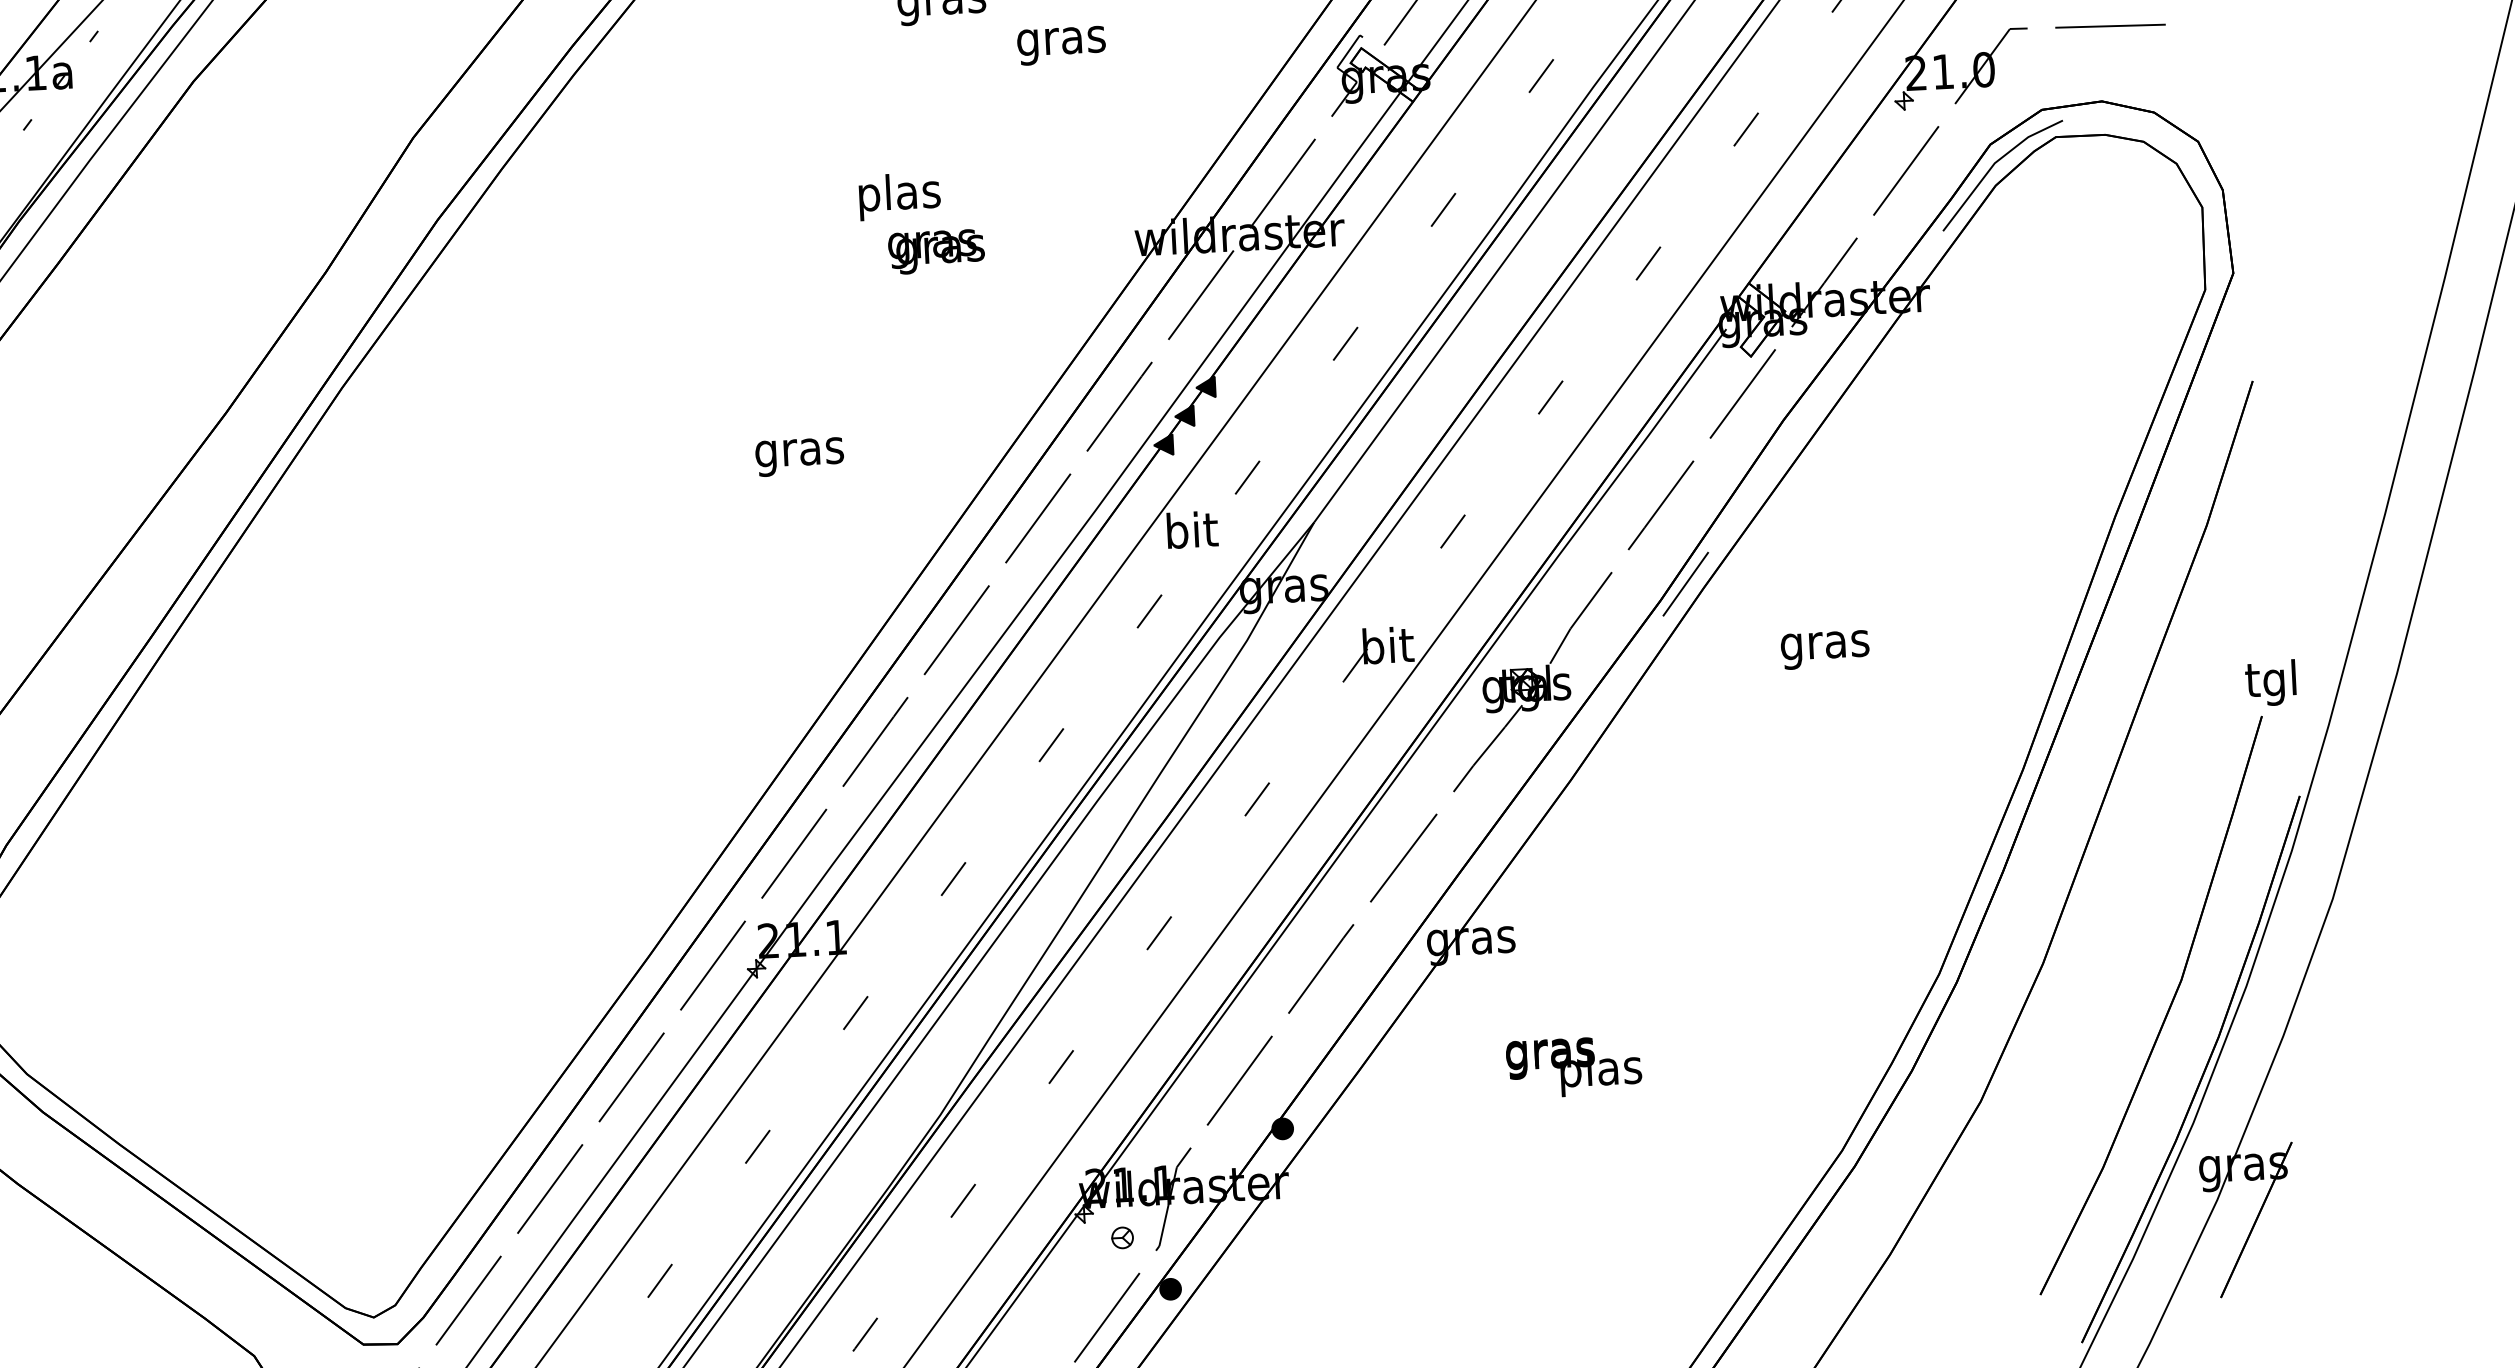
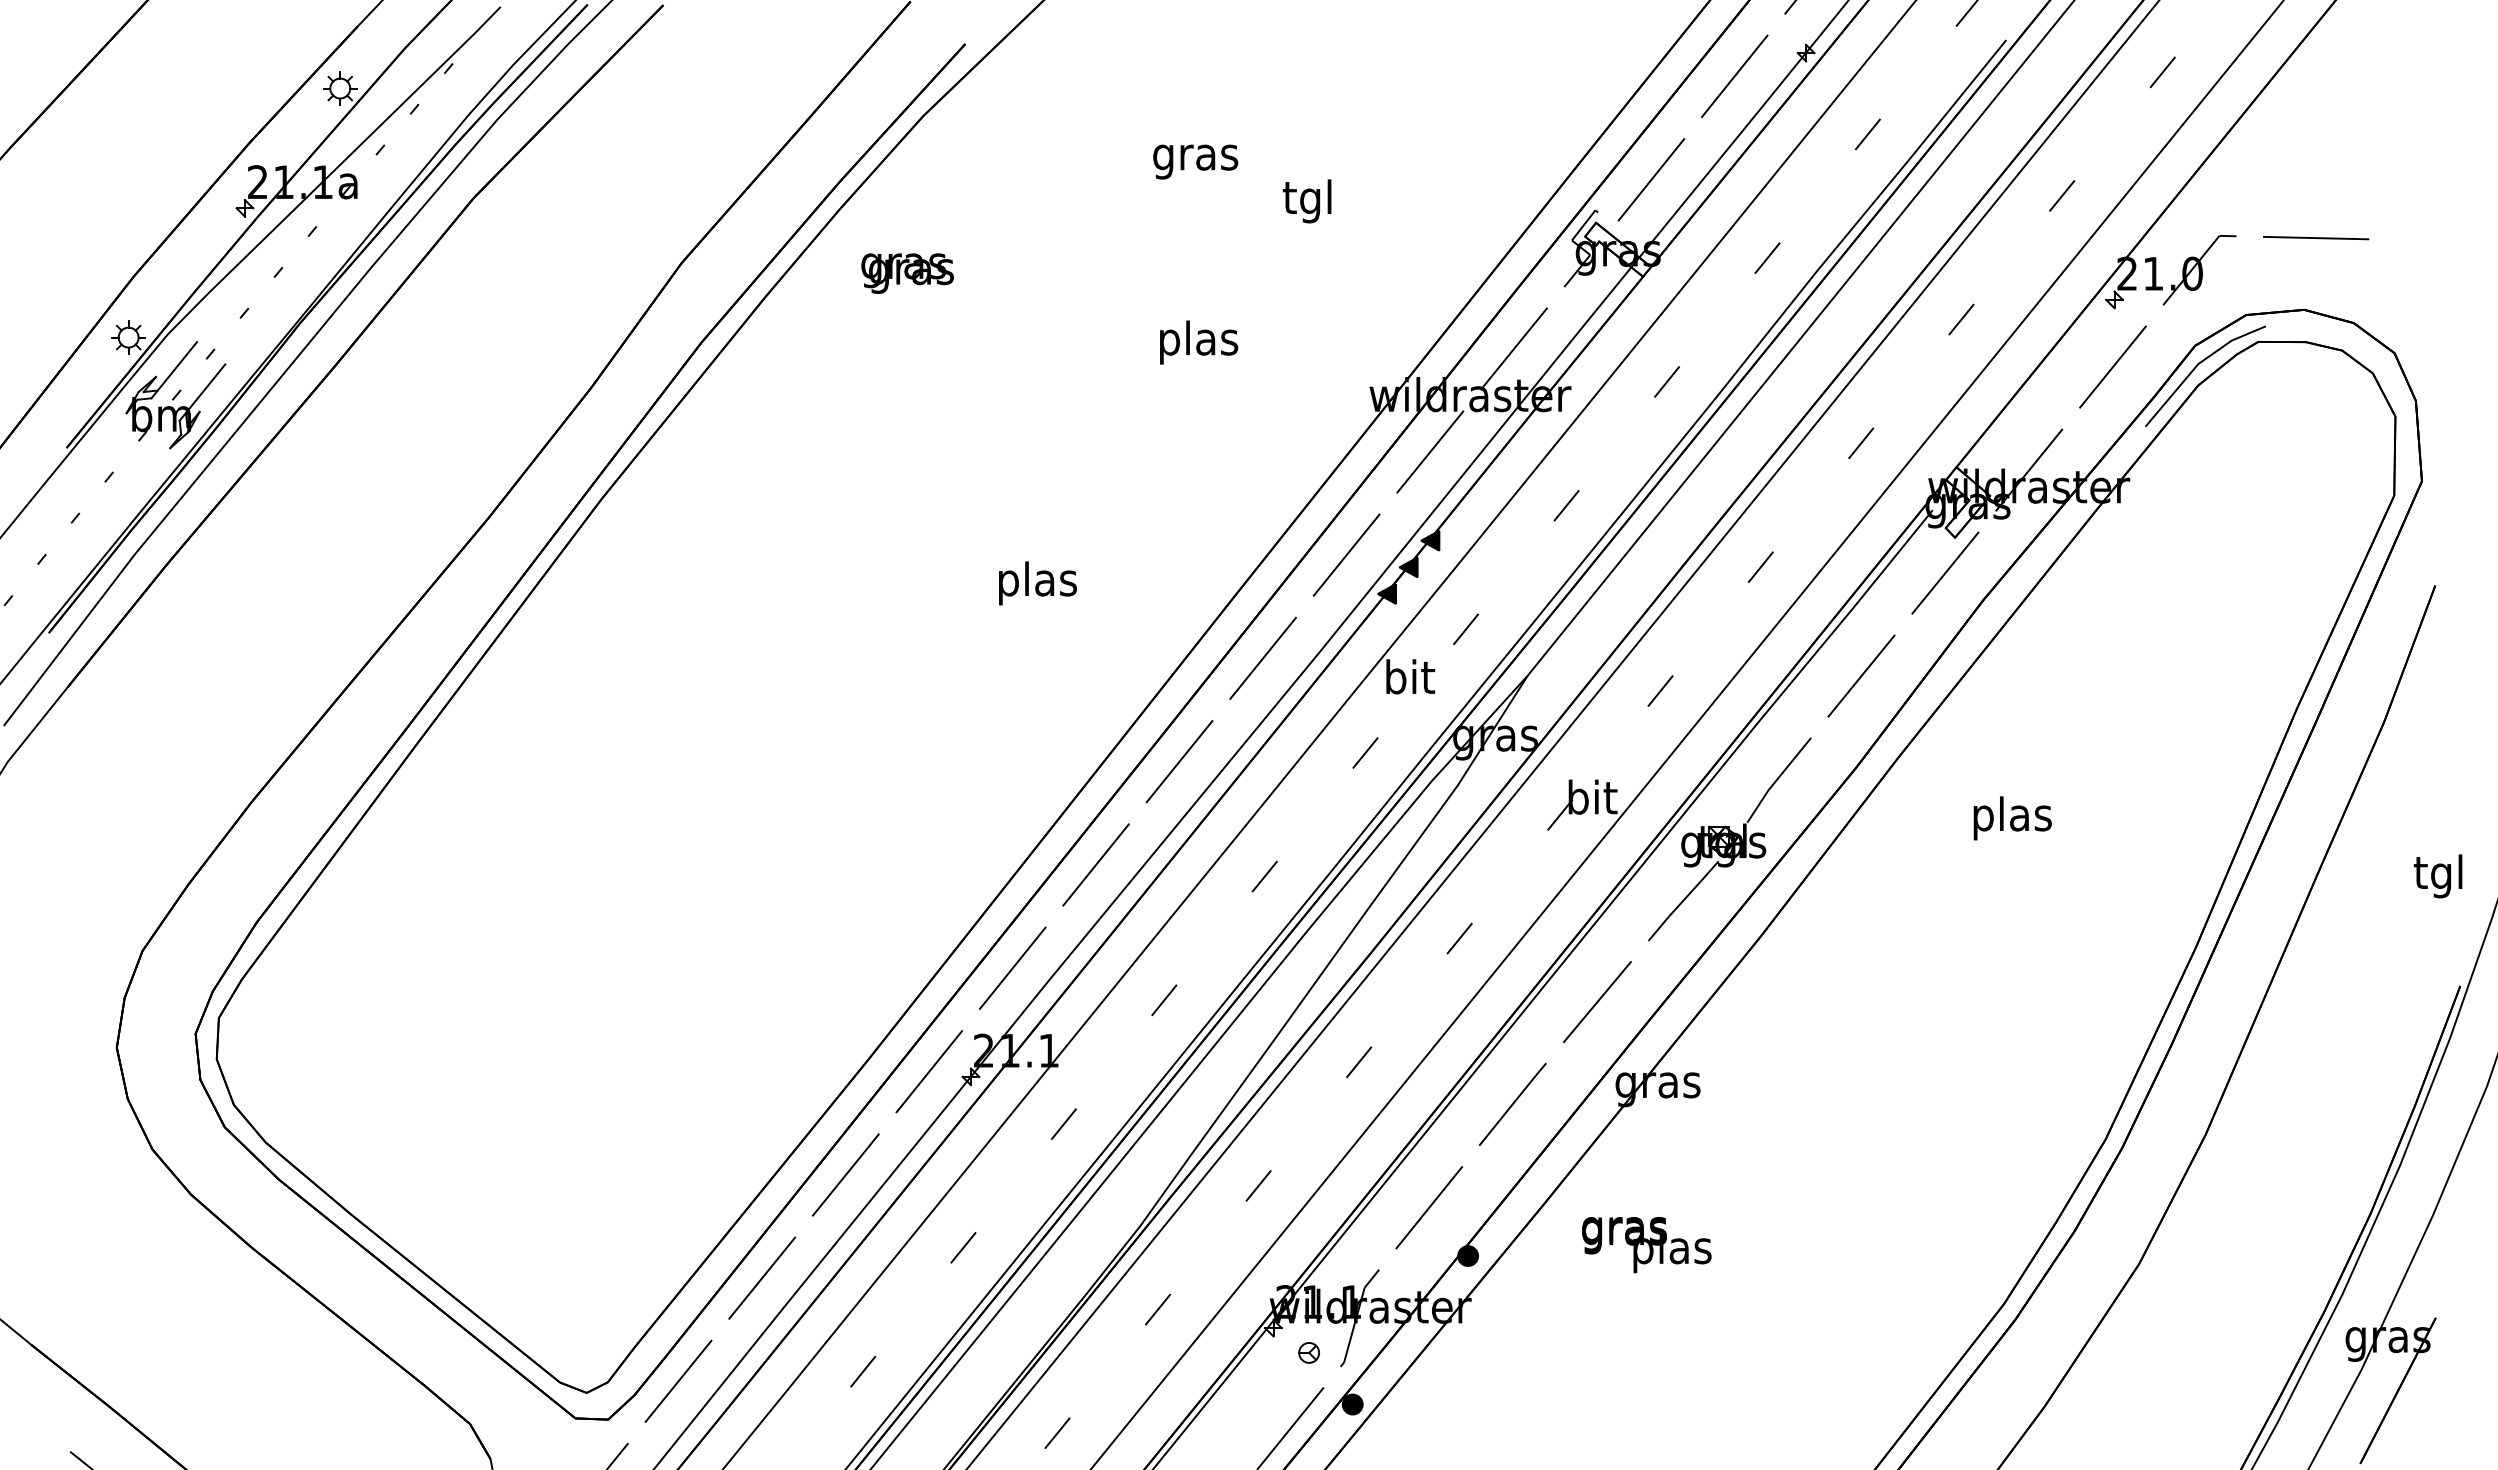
text: (1061, 41) -> (1308, 201), gras -> tgl
text: (900, 196) -> (1199, 342), moved
text: (936, 251) -> (907, 273), moved
text: (798, 452) -> (1036, 583), gras -> plas
line: (1685, 583) -> (1881, 752), removed
text: (1824, 645) -> (2011, 818), gras -> plas
part: (2167, 1011) -> (2322, 1186), removed
text: (1573, 1067) -> (1646, 1245), moved

